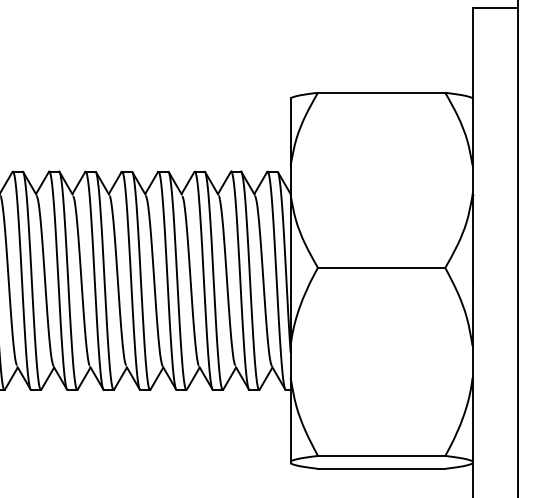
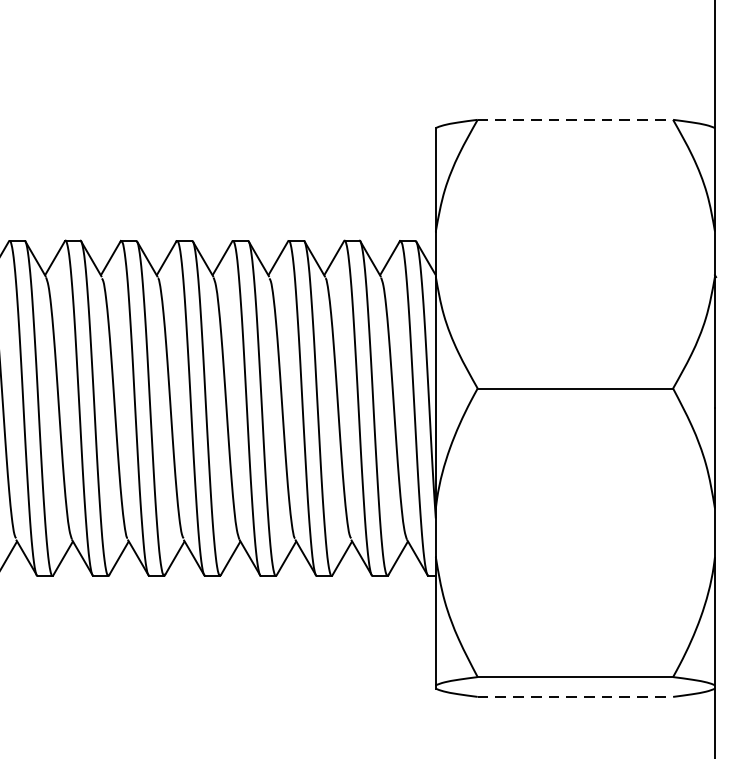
line: (381, 92) -> (575, 119), solid -> dashed
line: (381, 468) -> (575, 696), solid -> dashed

